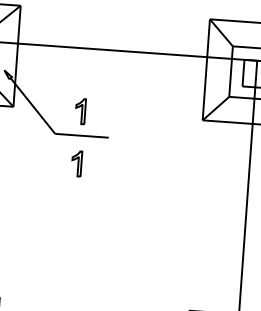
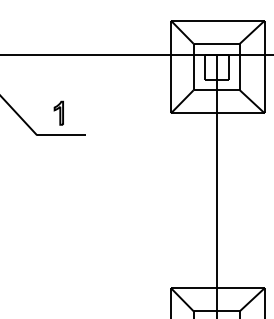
part: (76, 162) -> (58, 160), removed

